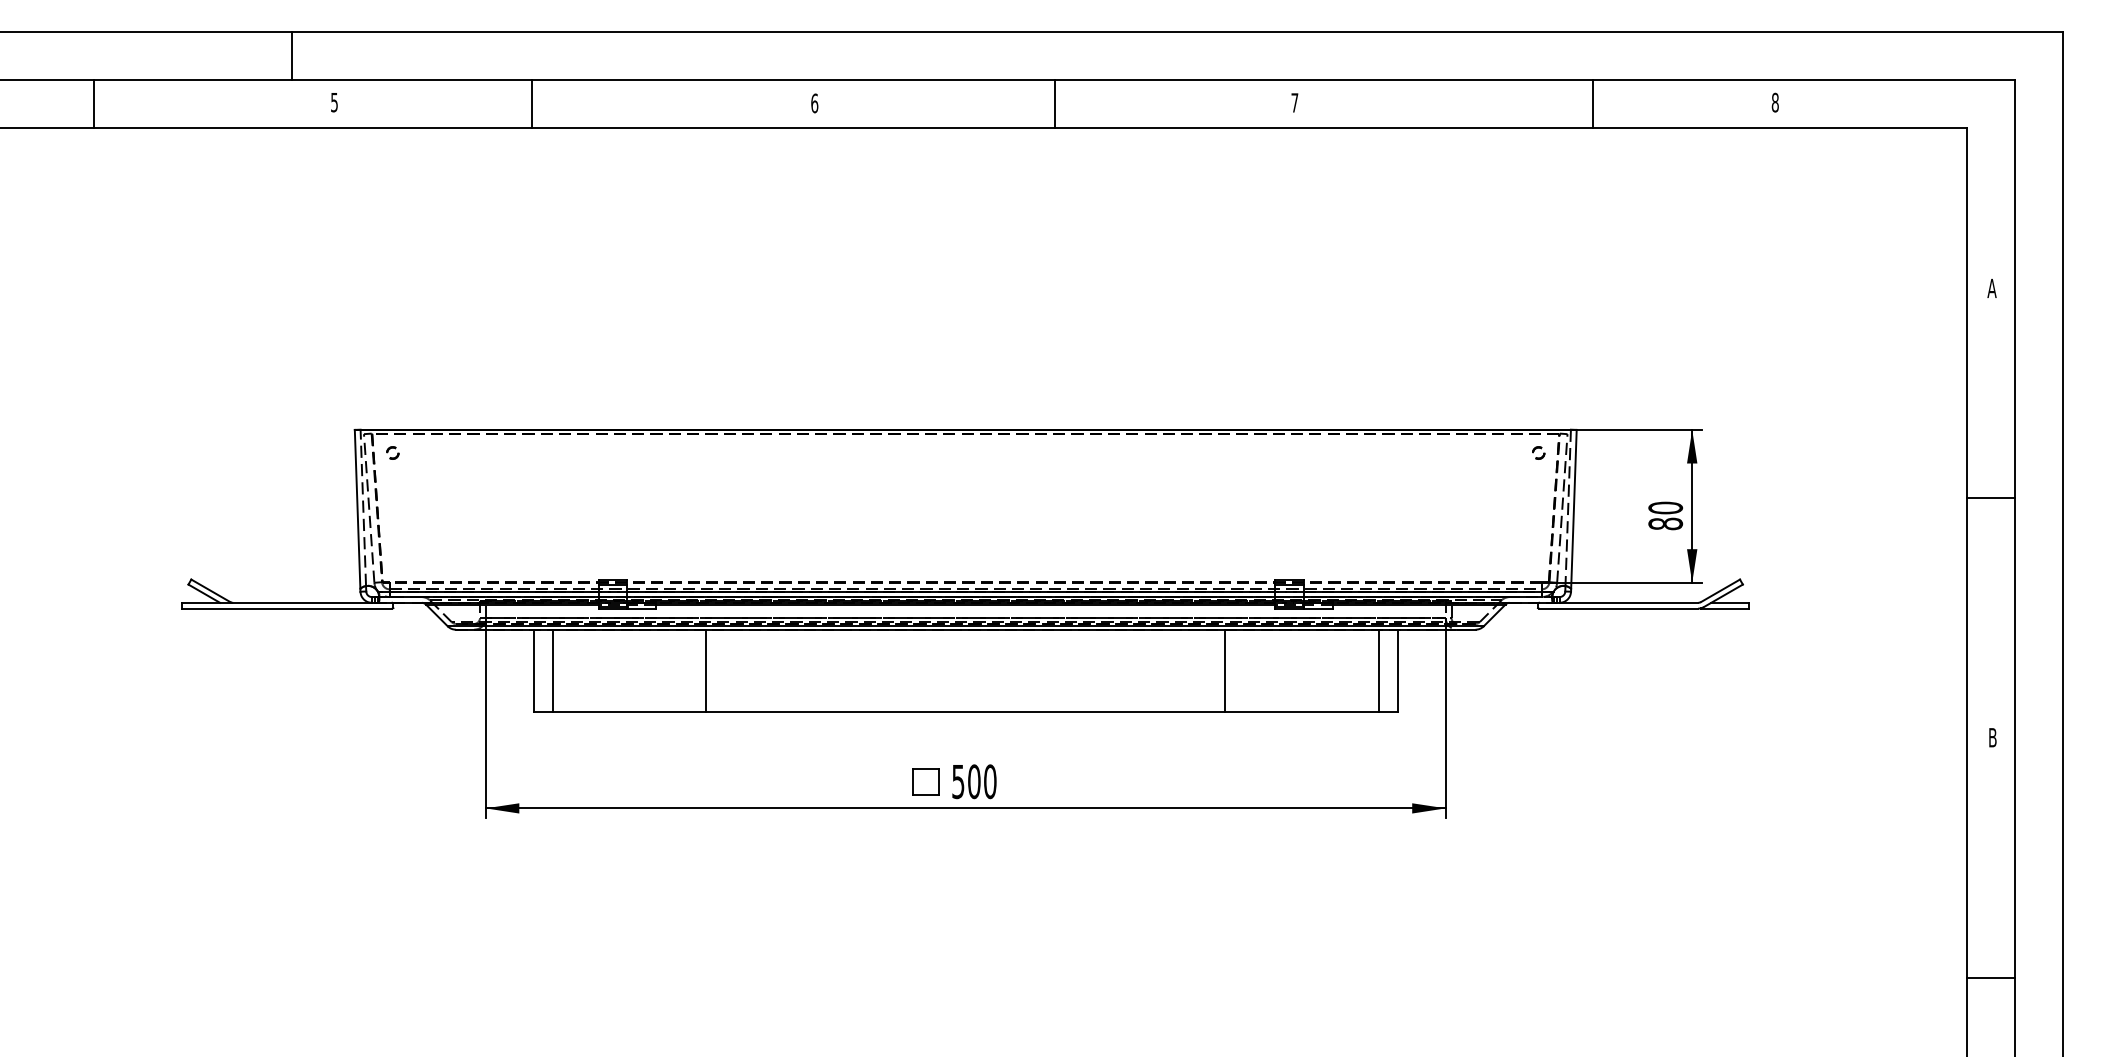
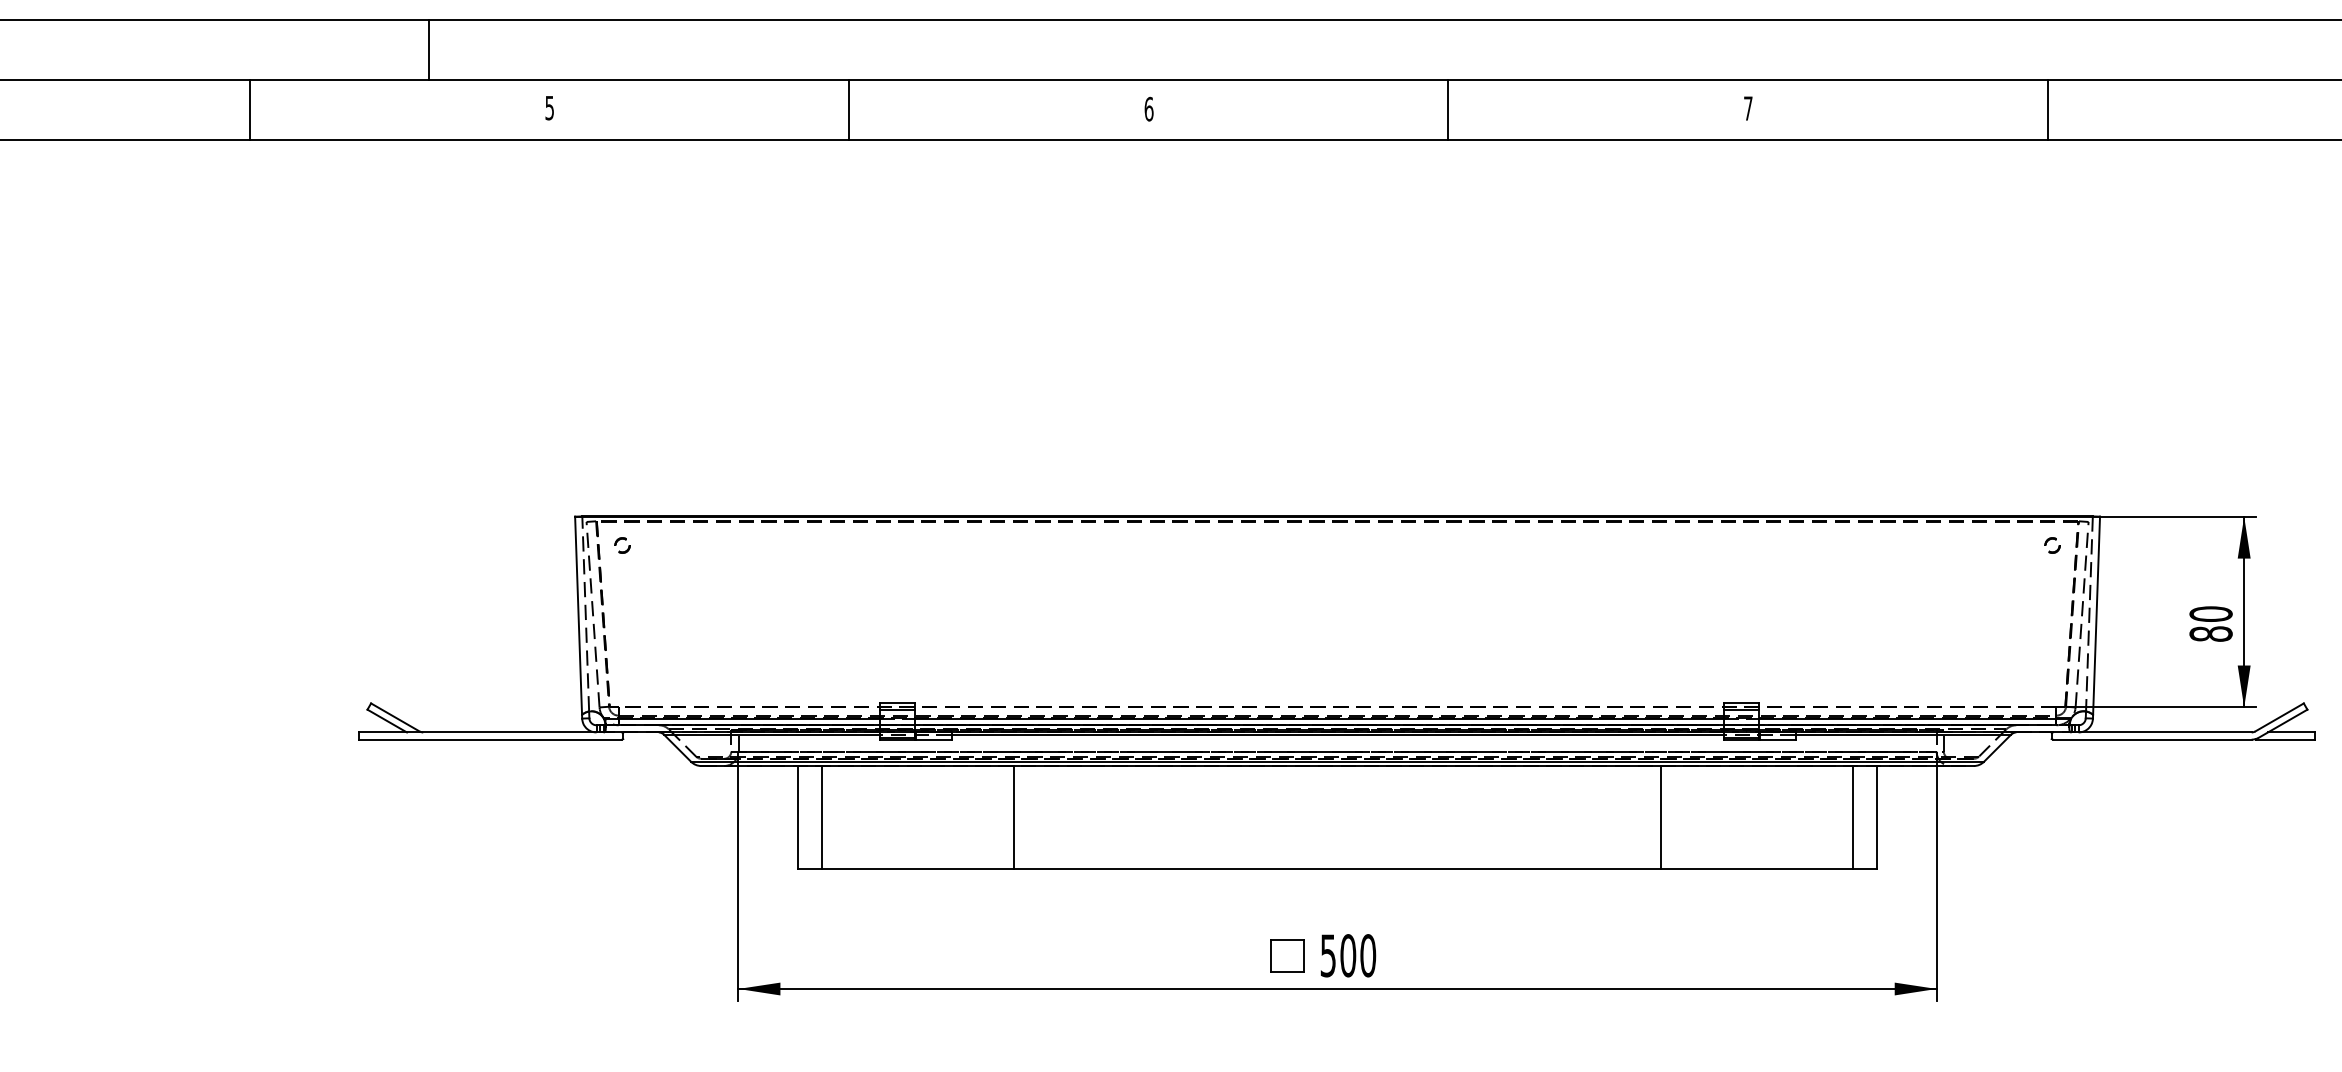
line: (292, 55) -> (429, 49), moved
line: (532, 103) -> (849, 109), moved
line: (1592, 103) -> (2047, 109), moved

